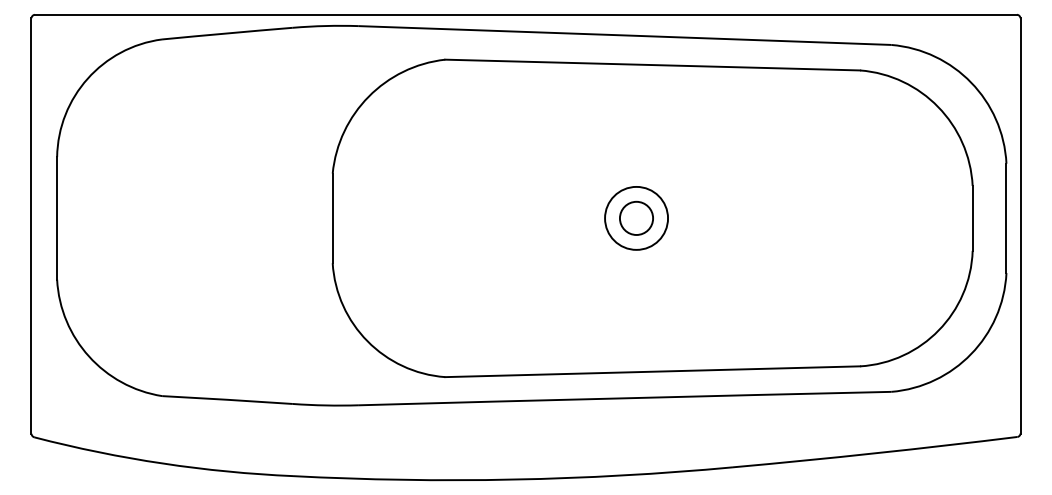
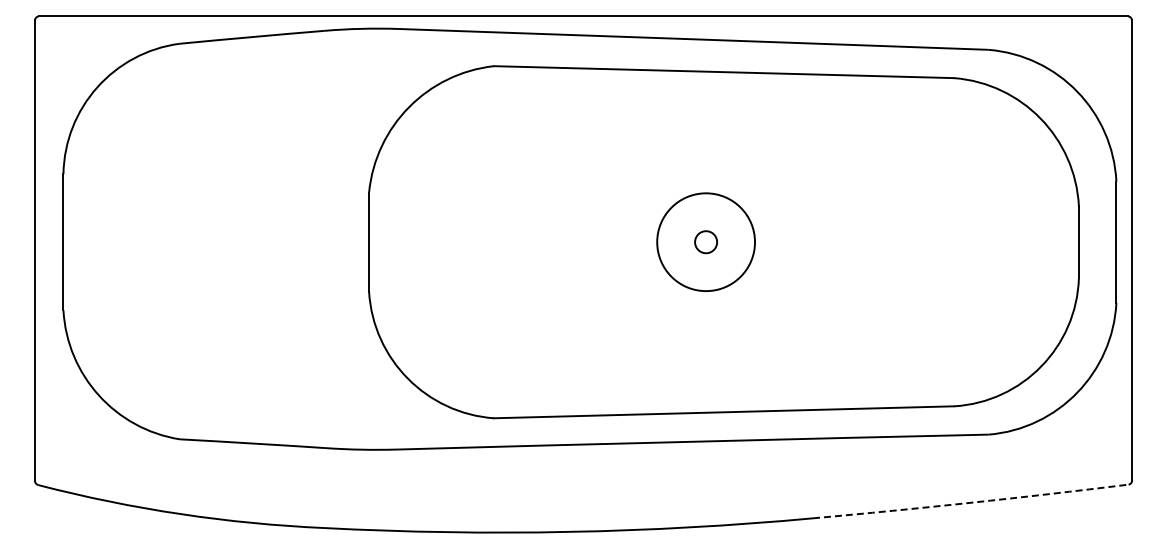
circle: (635, 217) -> (705, 241), size x0.6
circle: (636, 218) -> (706, 242), size x1.4
arc: (874, 453) -> (970, 502), solid -> dashed

